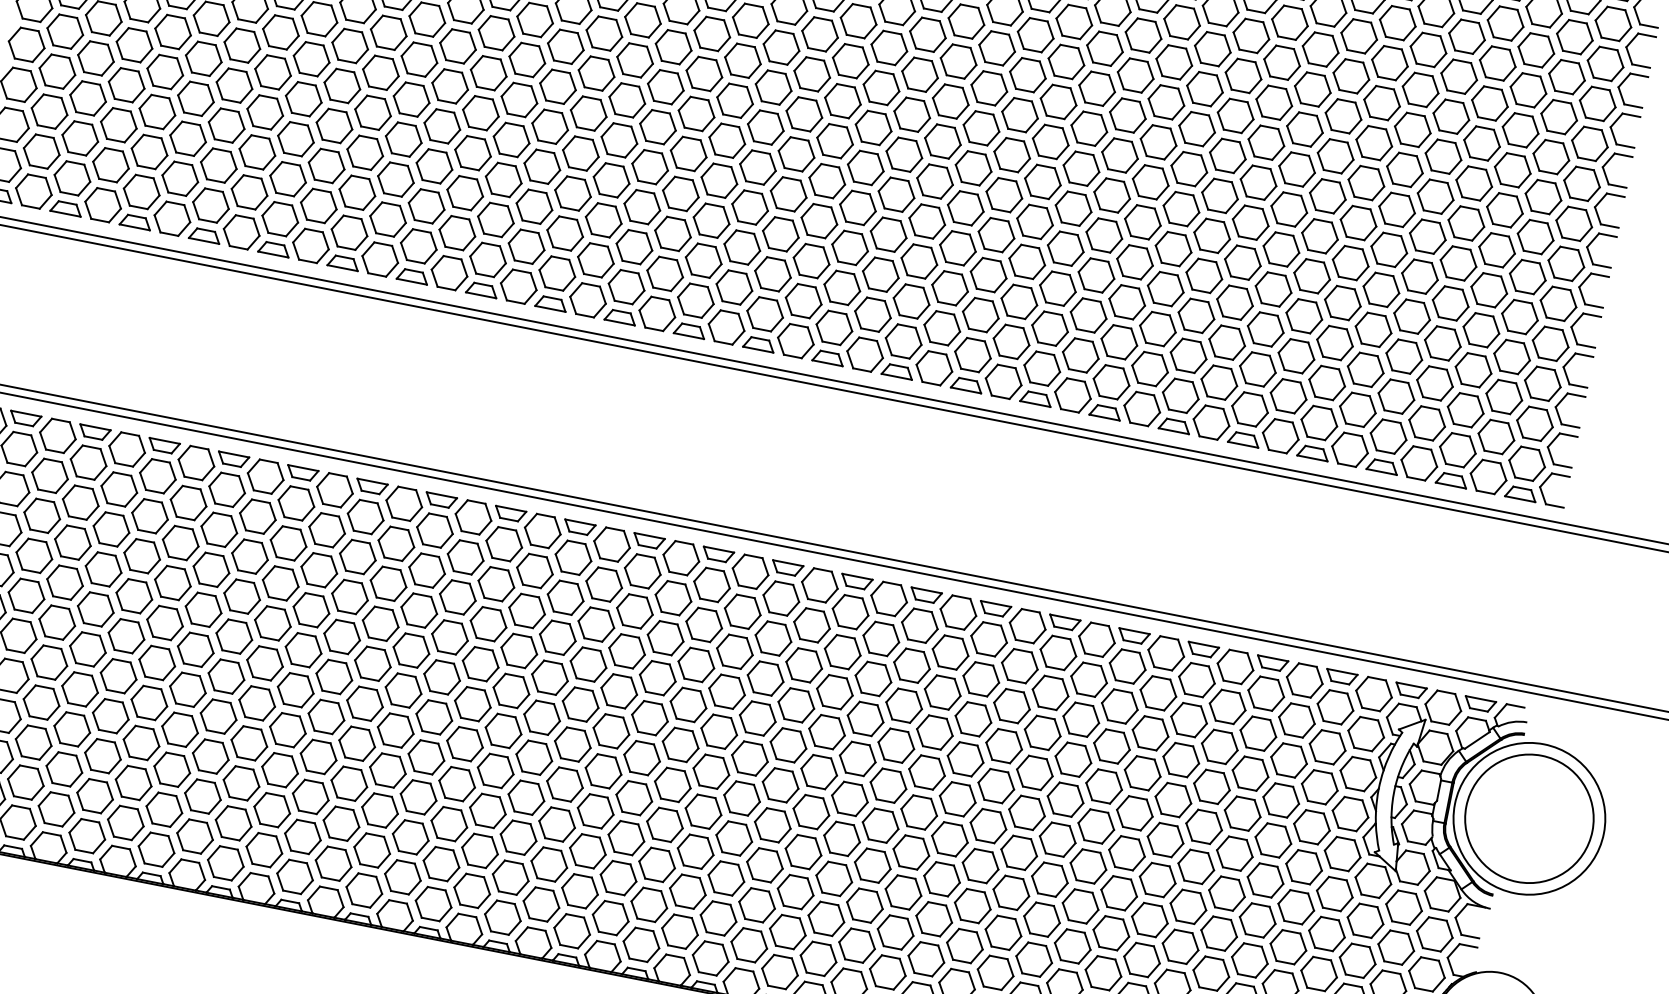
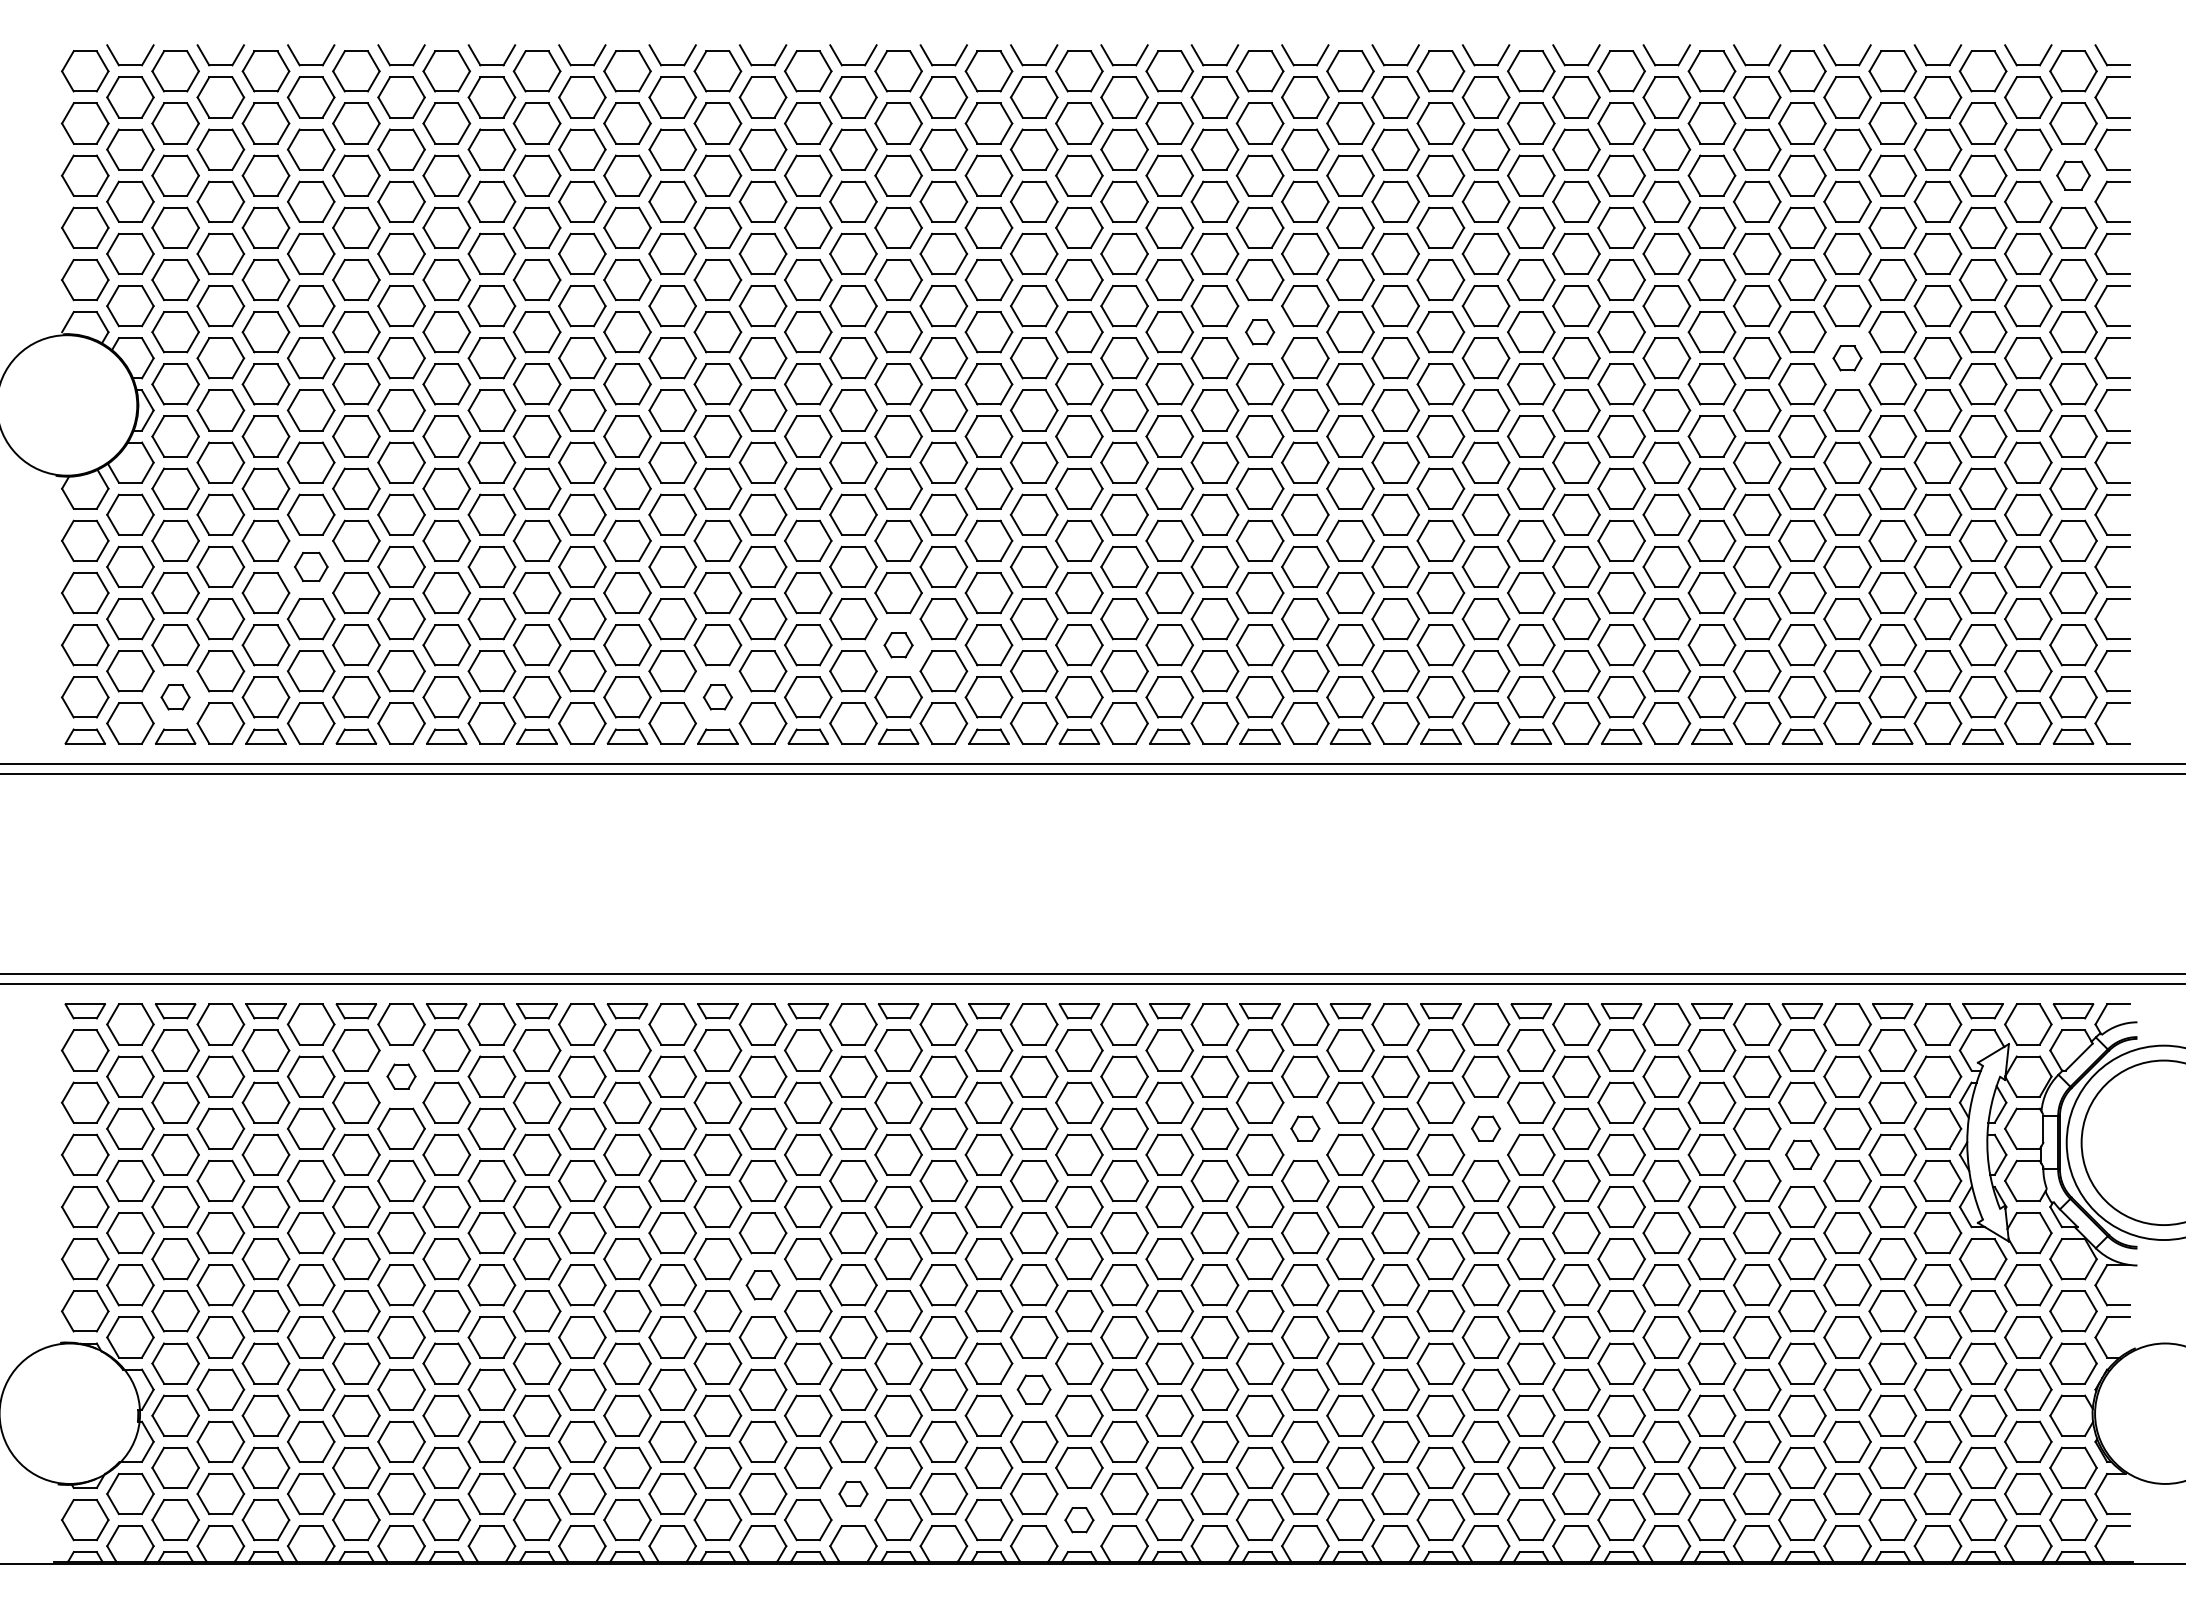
part: (958, 61) -> (1259, 332), size x0.6
part: (1605, 63) -> (2073, 175), size x0.7
part: (196, 98) -> (311, 566), size x0.7
part: (1404, 170) -> (1847, 358), size x0.6
part: (72, 178) -> (175, 697), size x0.6
part: (634, 247) -> (898, 645), size x0.6
part: (487, 259) -> (717, 697), size x0.6
part: (188, 502) -> (401, 1076), size x0.6
part: (873, 678) -> (1305, 1128), size x0.6
part: (1011, 705) -> (1485, 1128), size x0.6
part: (433, 717) -> (762, 1285), size x0.7
part: (1250, 773) -> (1802, 1154), size x0.7
part: (625, 837) -> (1033, 1389), size x0.7
part: (472, 890) -> (853, 1493), size x0.6
part: (641, 945) -> (1079, 1520), size x0.6

